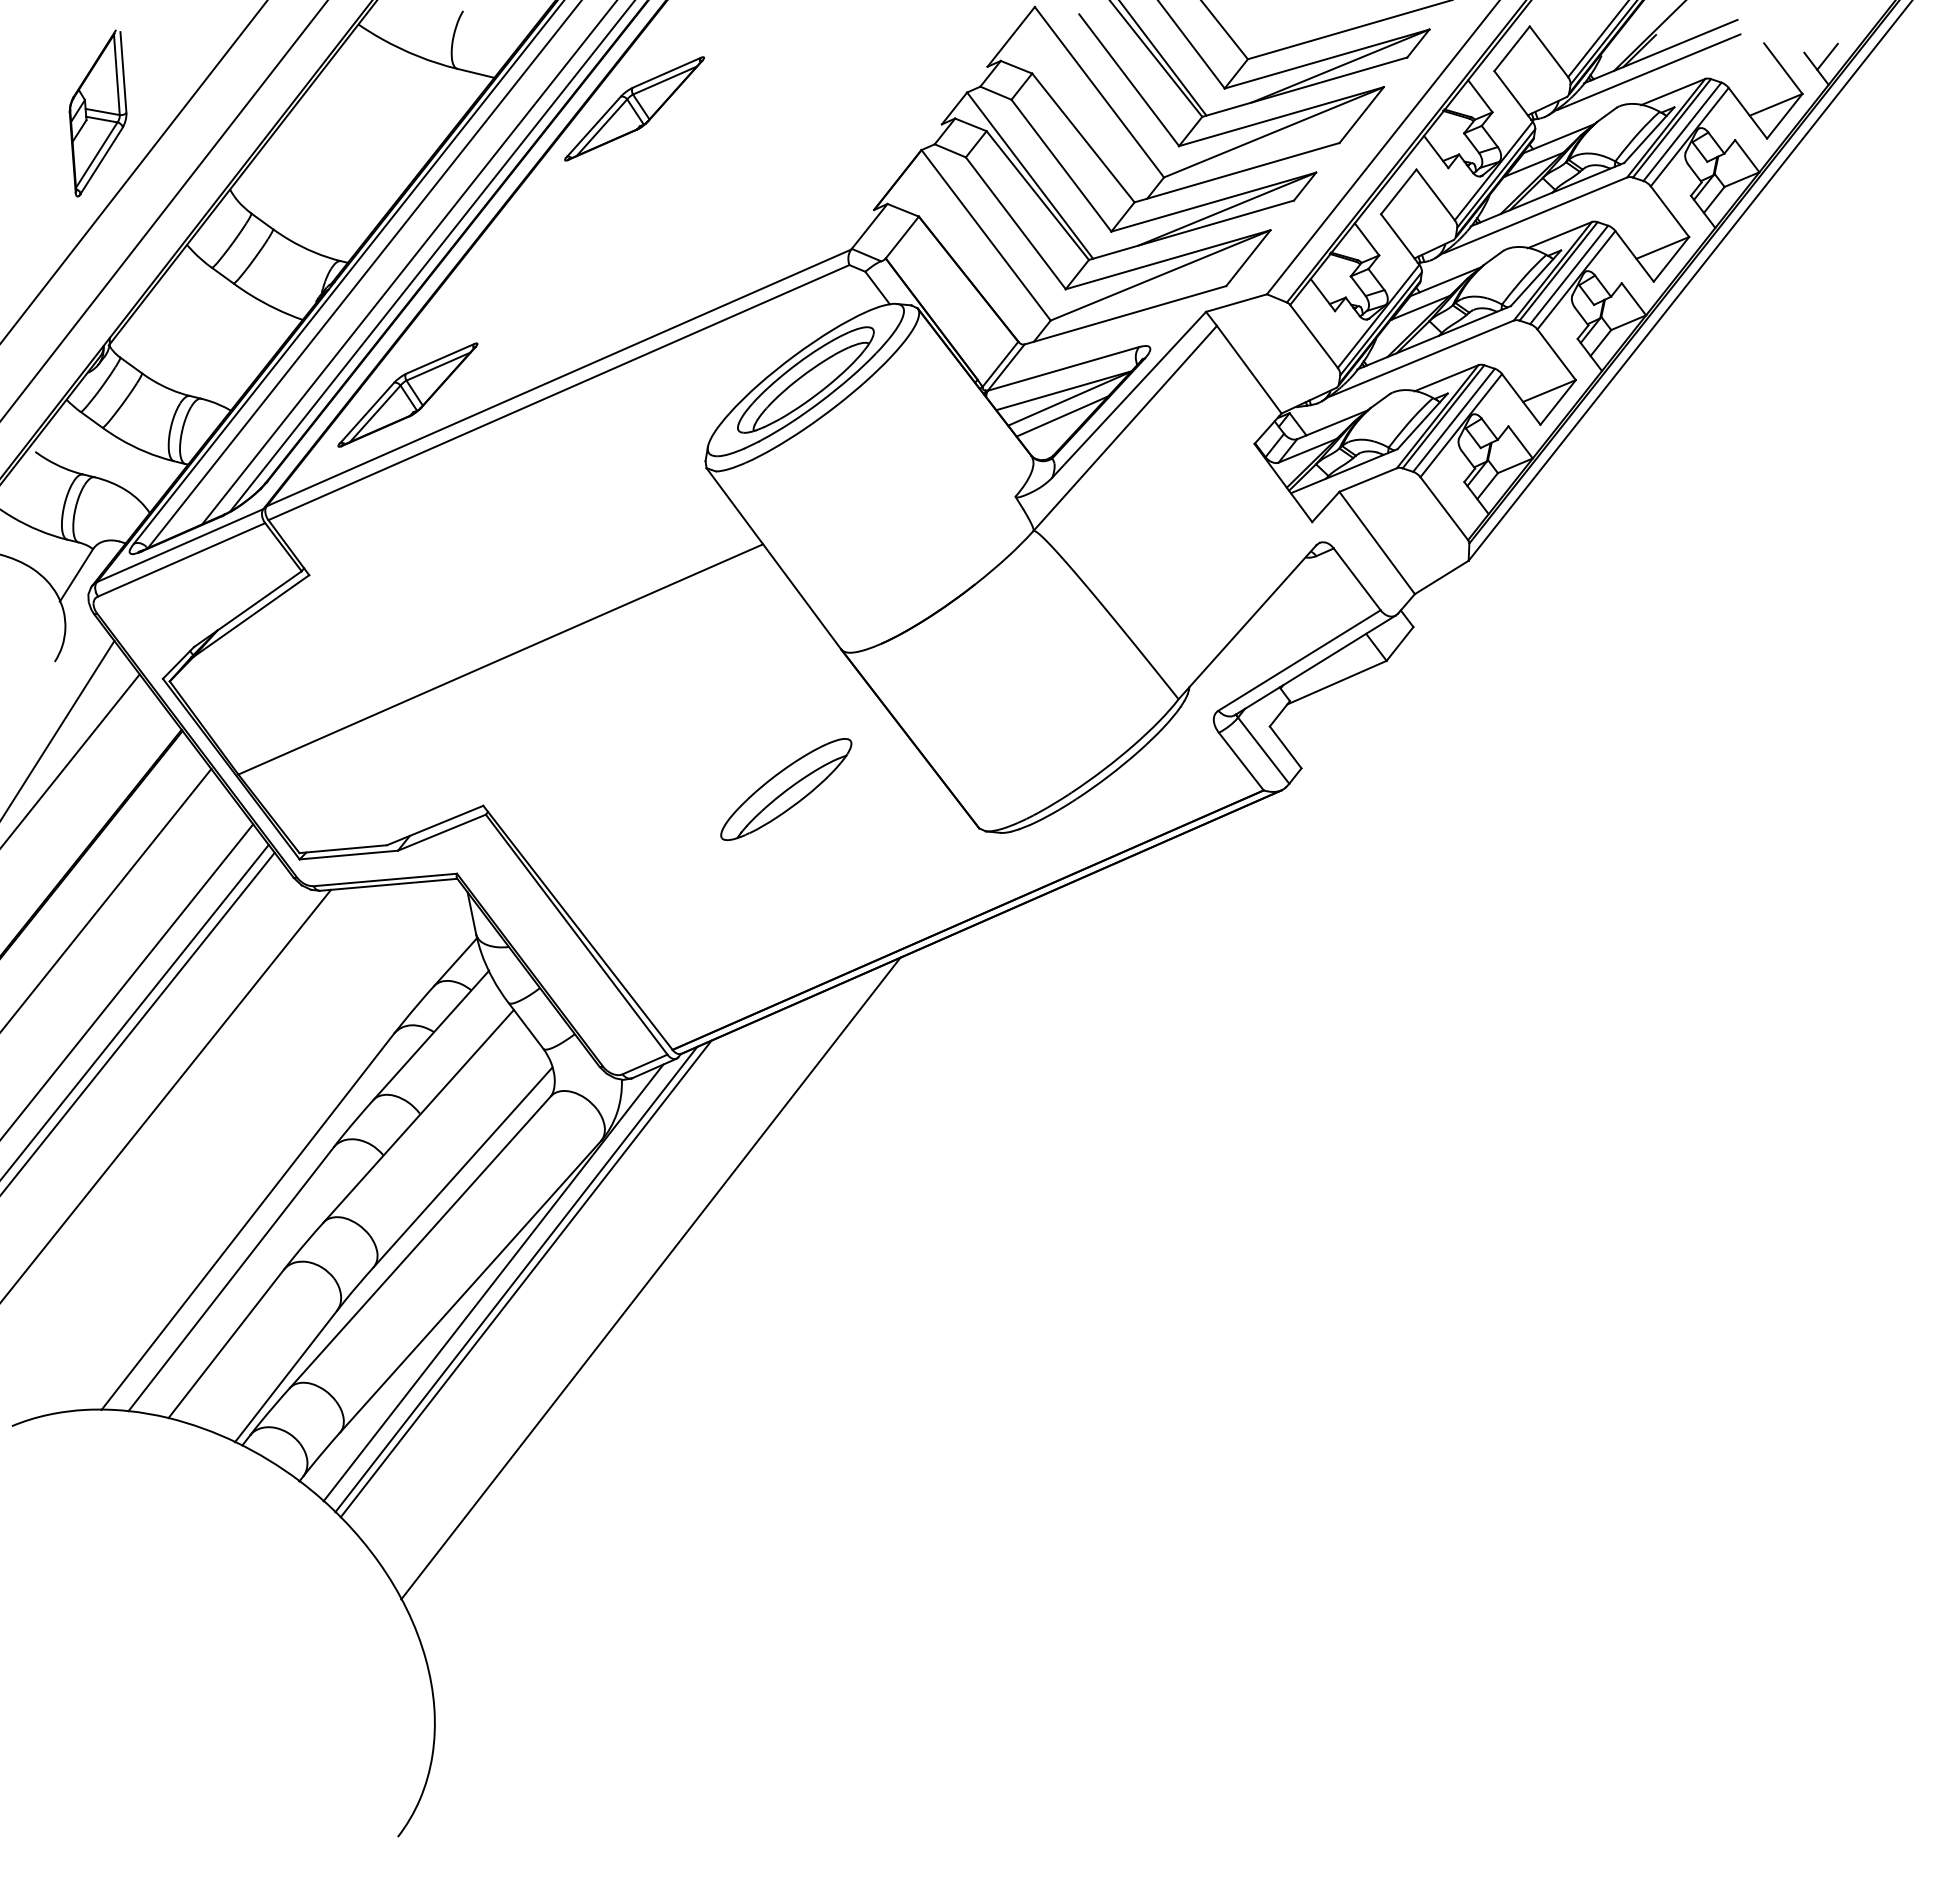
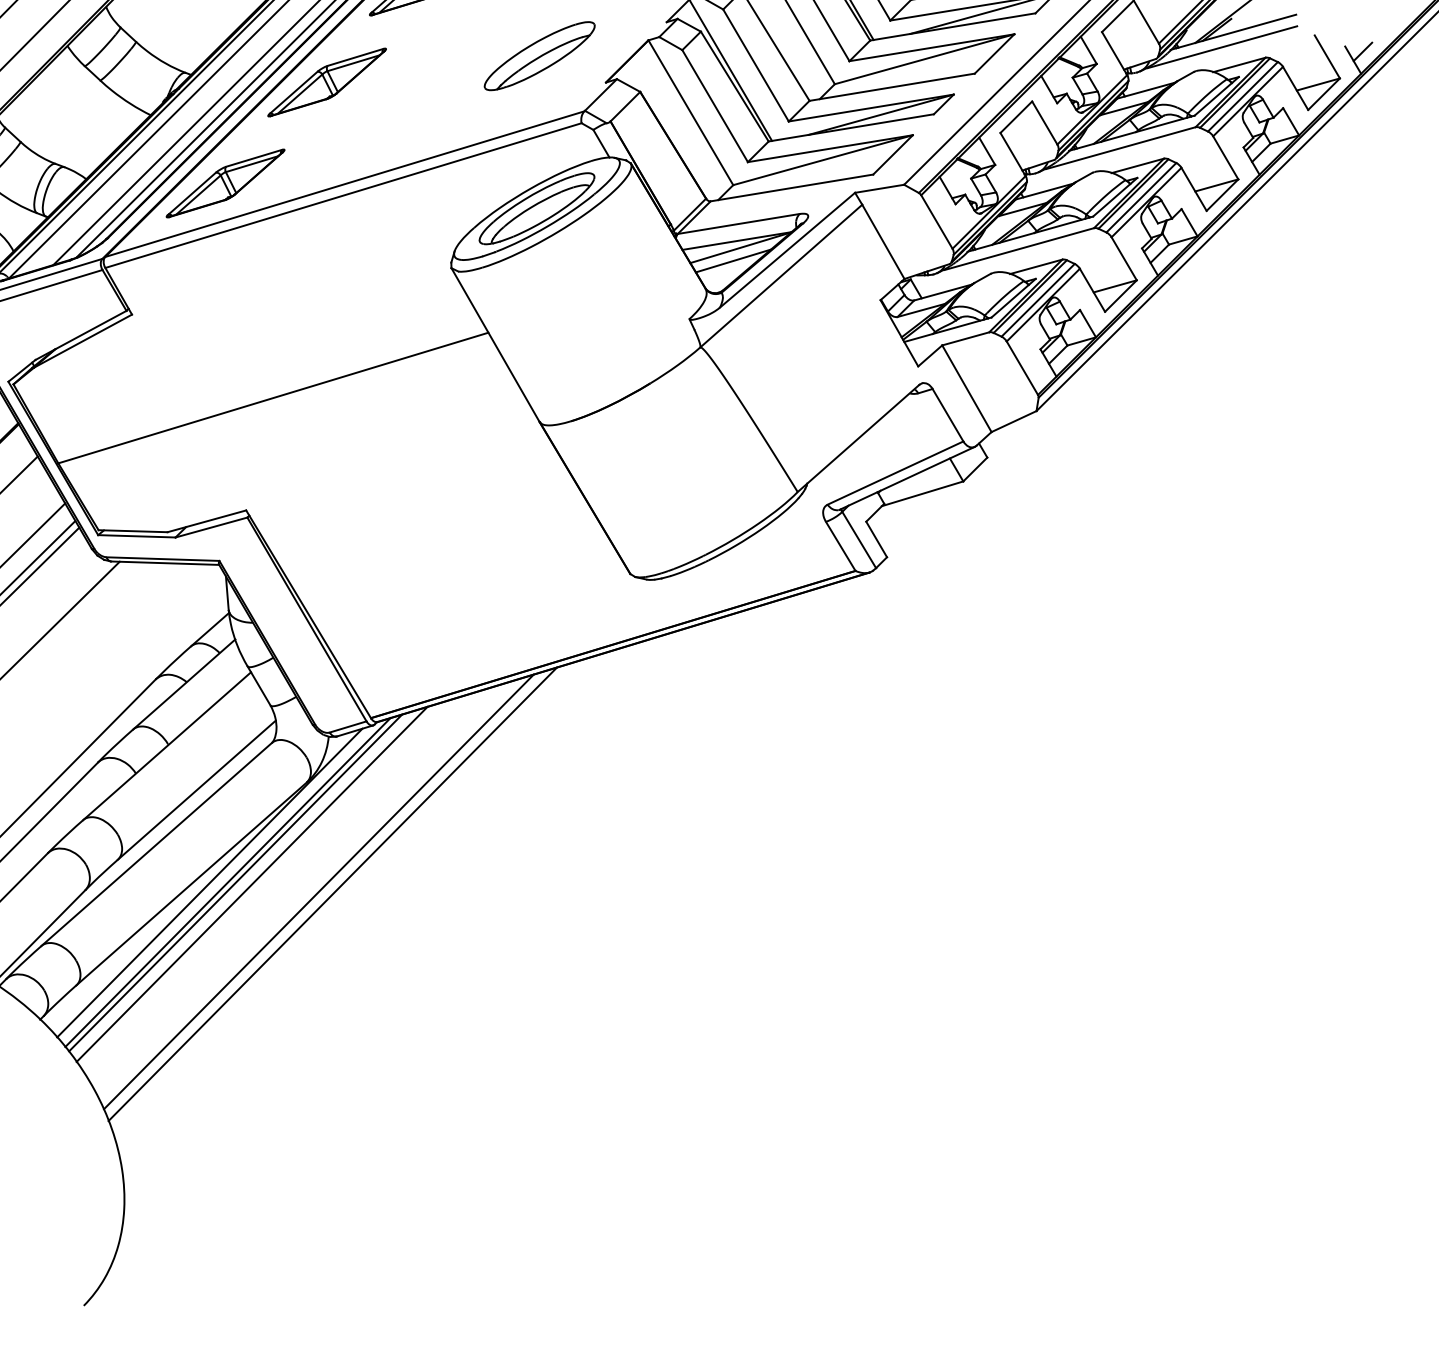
part: (520, 251) -> (326, 82), added
part: (786, 789) -> (539, 56), moved
line: (632, 1277) -> (318, 891), added
line: (546, 1278) -> (251, 884), added

